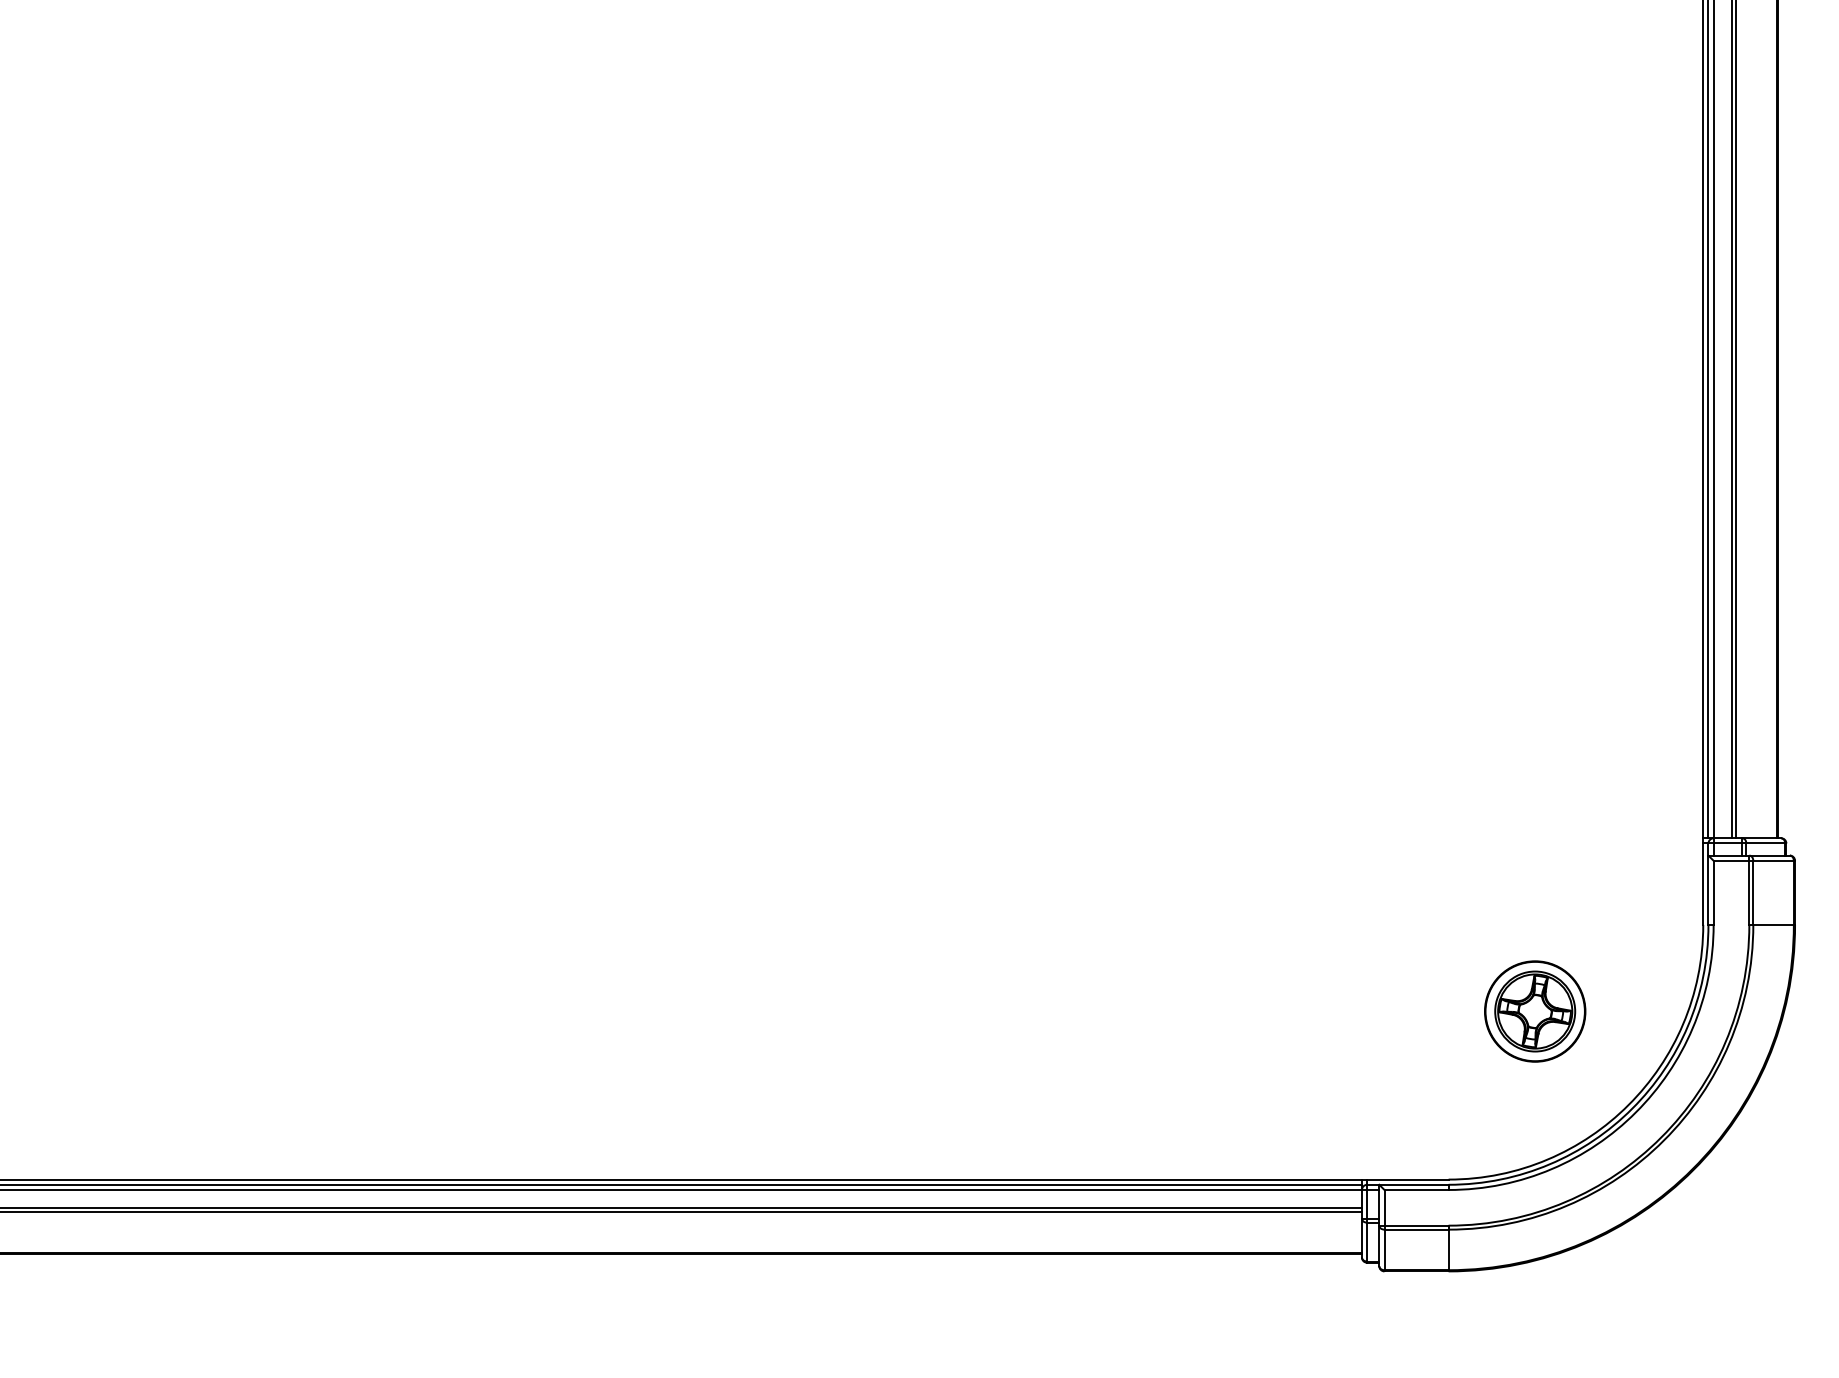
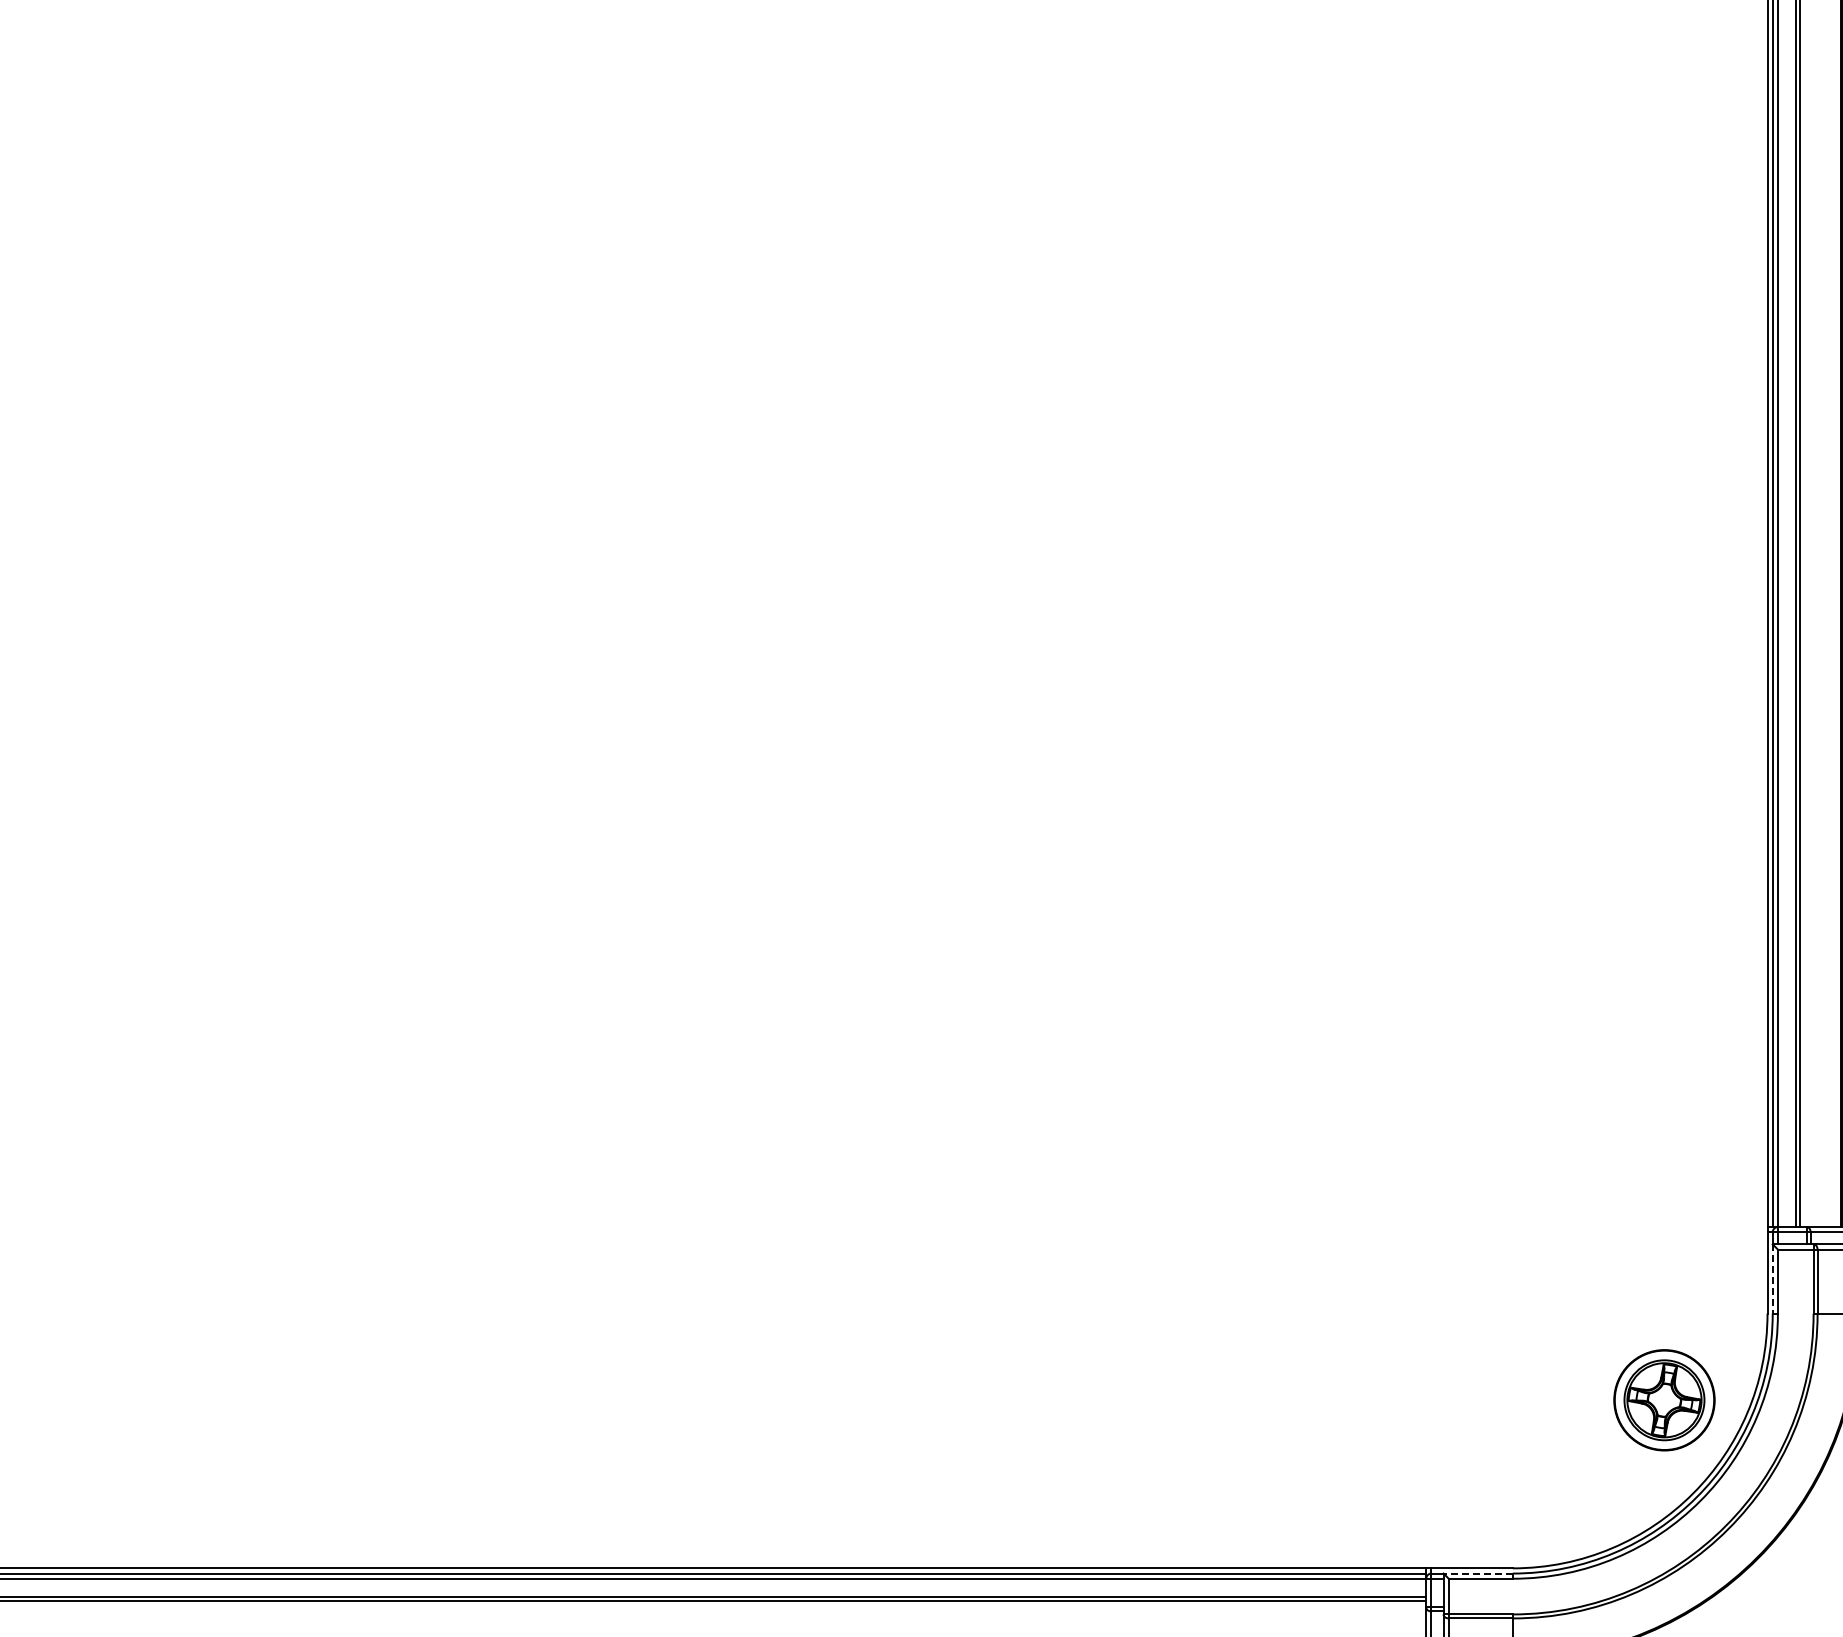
line: (1708, 890) -> (1772, 1279), solid -> dashed
part: (1535, 1011) -> (1664, 1400), moved
line: (1414, 1184) -> (1478, 1573), solid -> dashed

